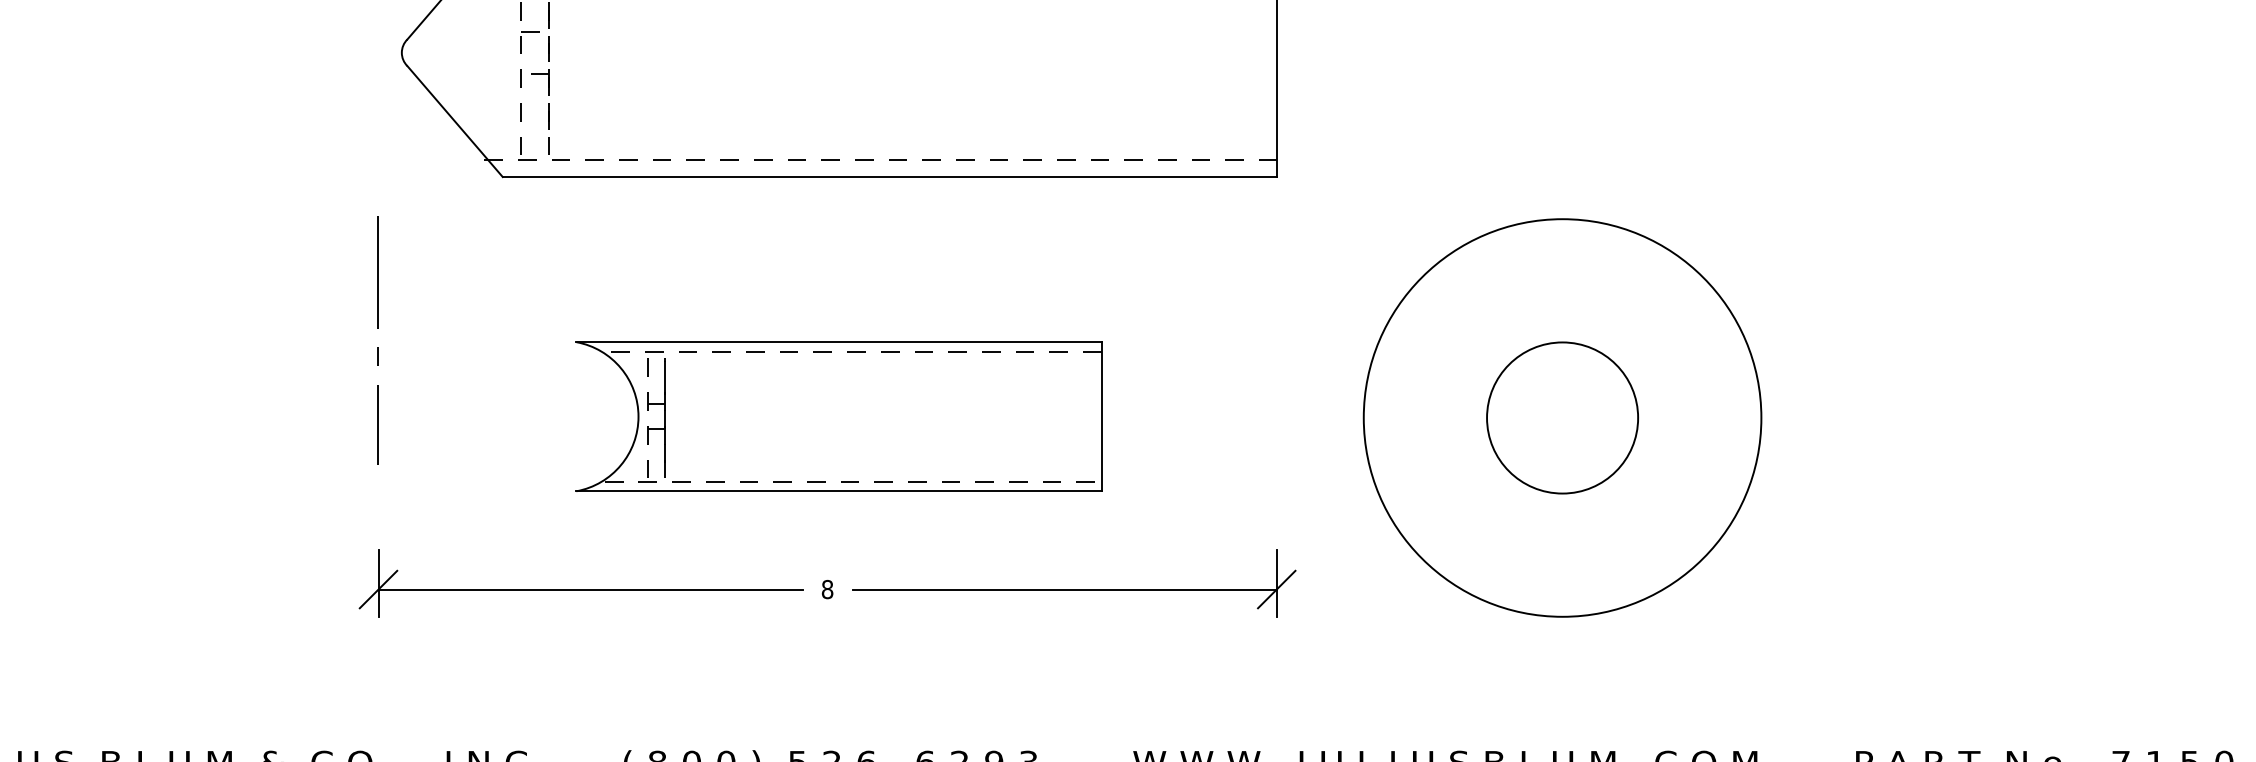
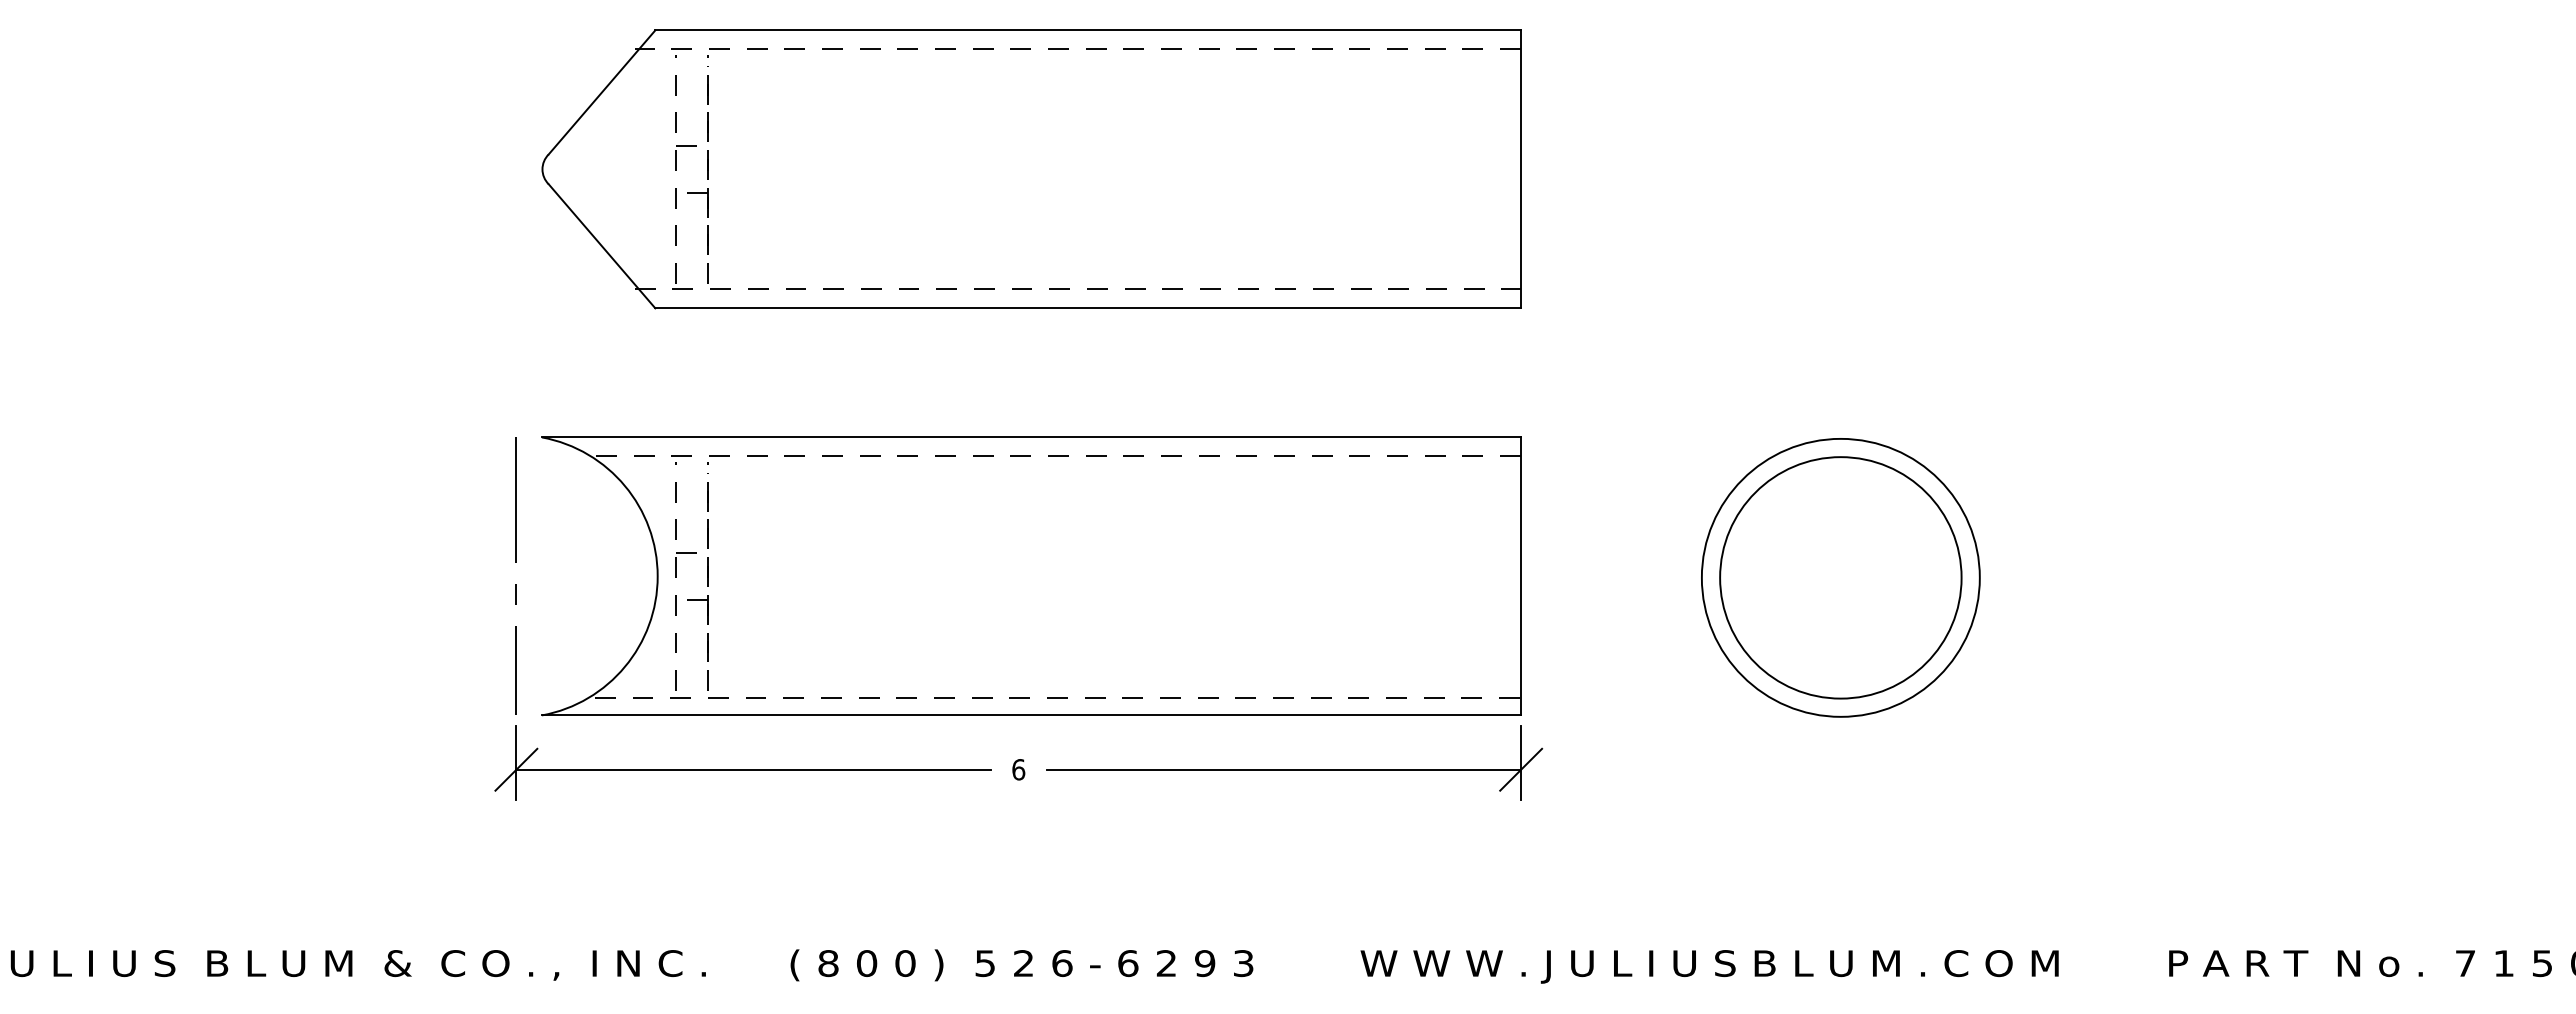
line: (377, 347) -> (515, 584), moved
part: (839, 416) -> (1031, 576), size x1.67
circle: (1562, 417) -> (1840, 577), size x0.62
circle: (1562, 417) -> (1840, 577), size x1.43
text: (827, 589) -> (1018, 769), 8 -> 6

